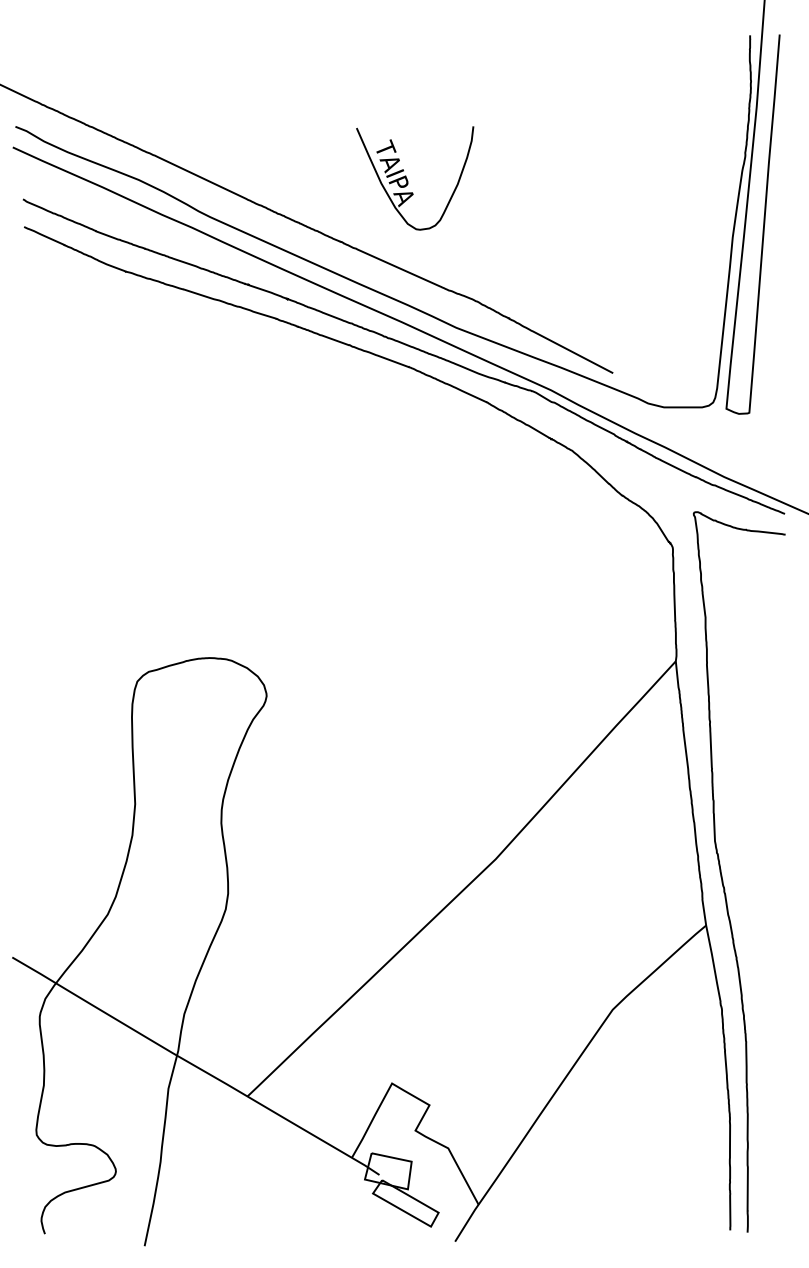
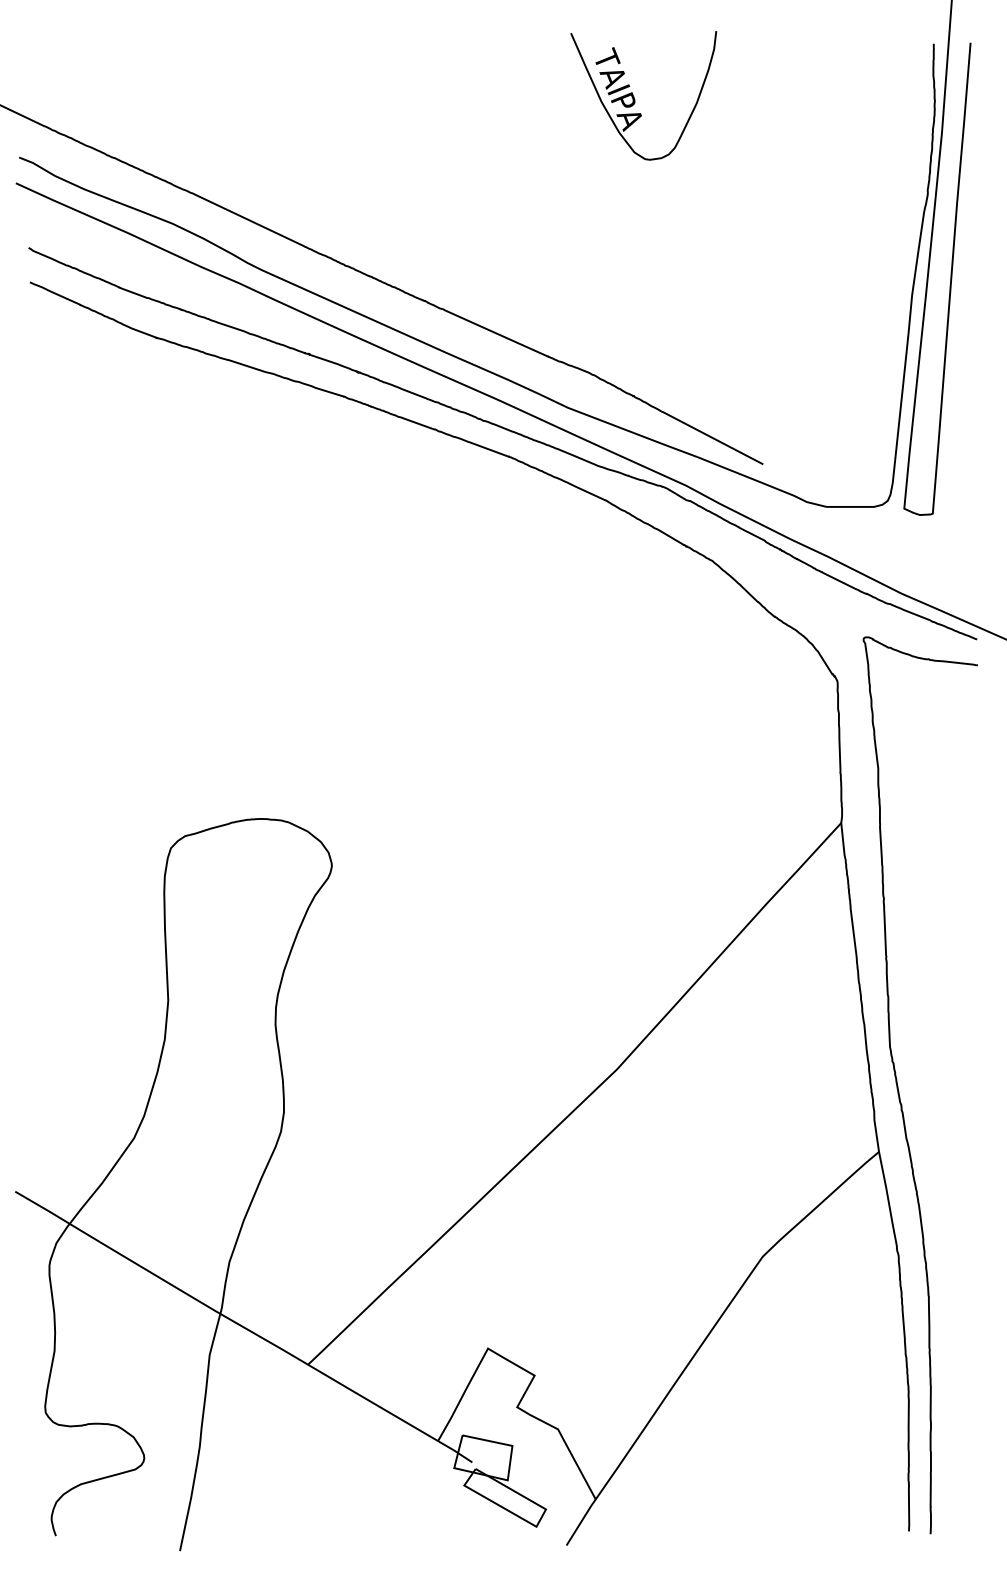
part: (408, 181) -> (635, 99), moved

